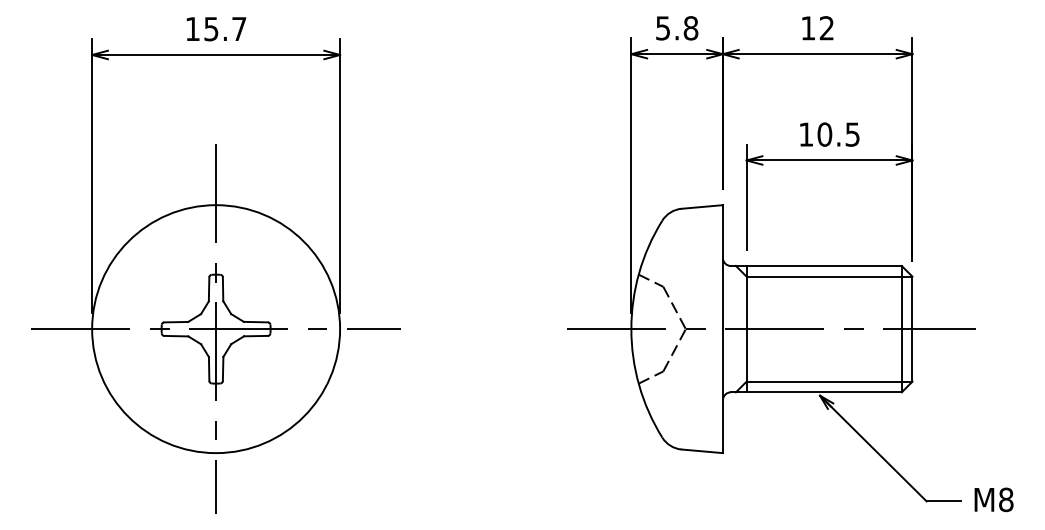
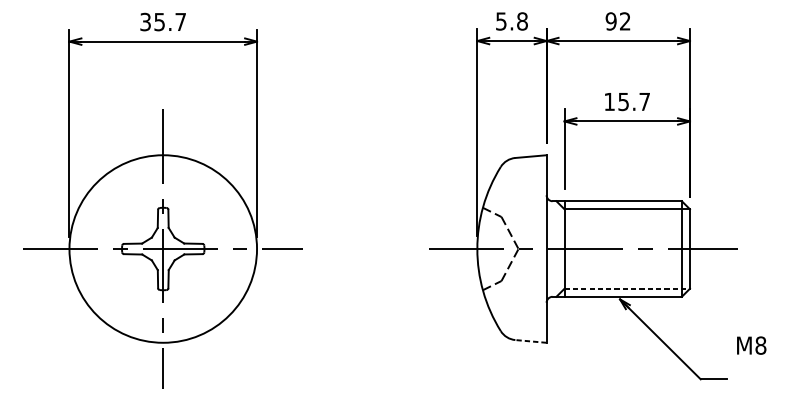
text: (192, 28) -> (145, 21), 15.7 -> 35.7
text: (808, 28) -> (611, 21), 12 -> 92
text: (838, 134) -> (634, 101), 10.5 -> 15.7
line: (829, 381) -> (627, 288), solid -> dashed
line: (702, 451) -> (531, 341), solid -> dashed
text: (993, 499) -> (751, 345), moved

